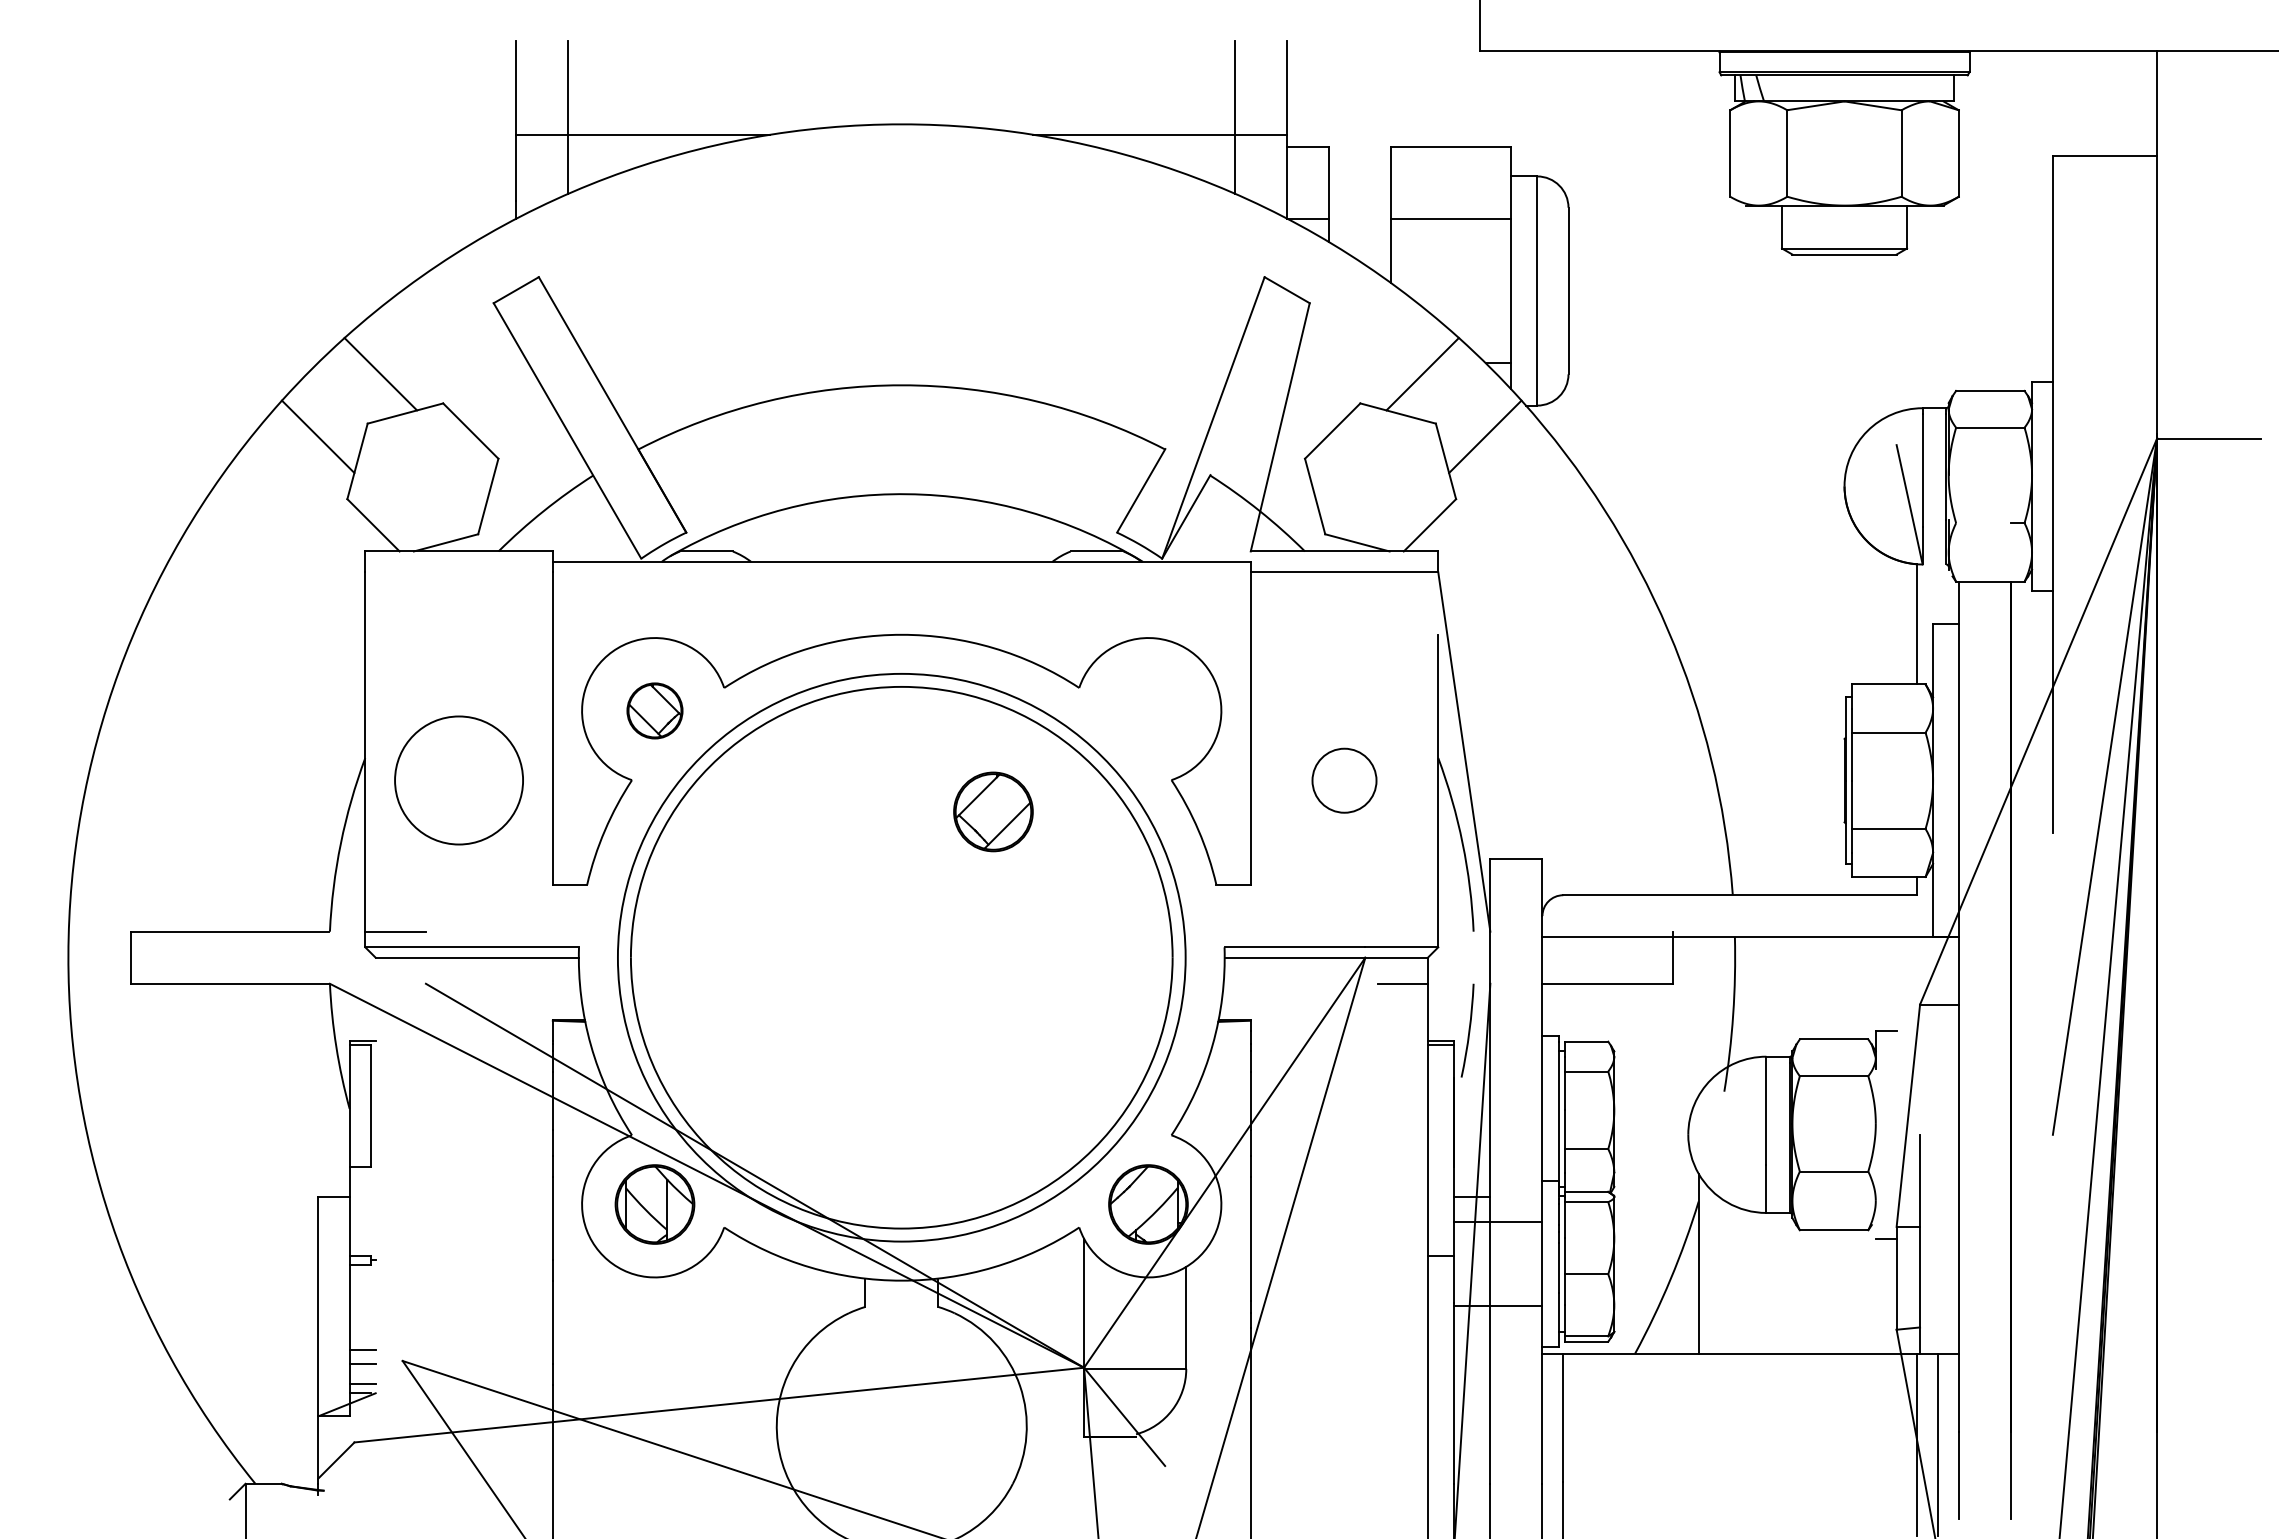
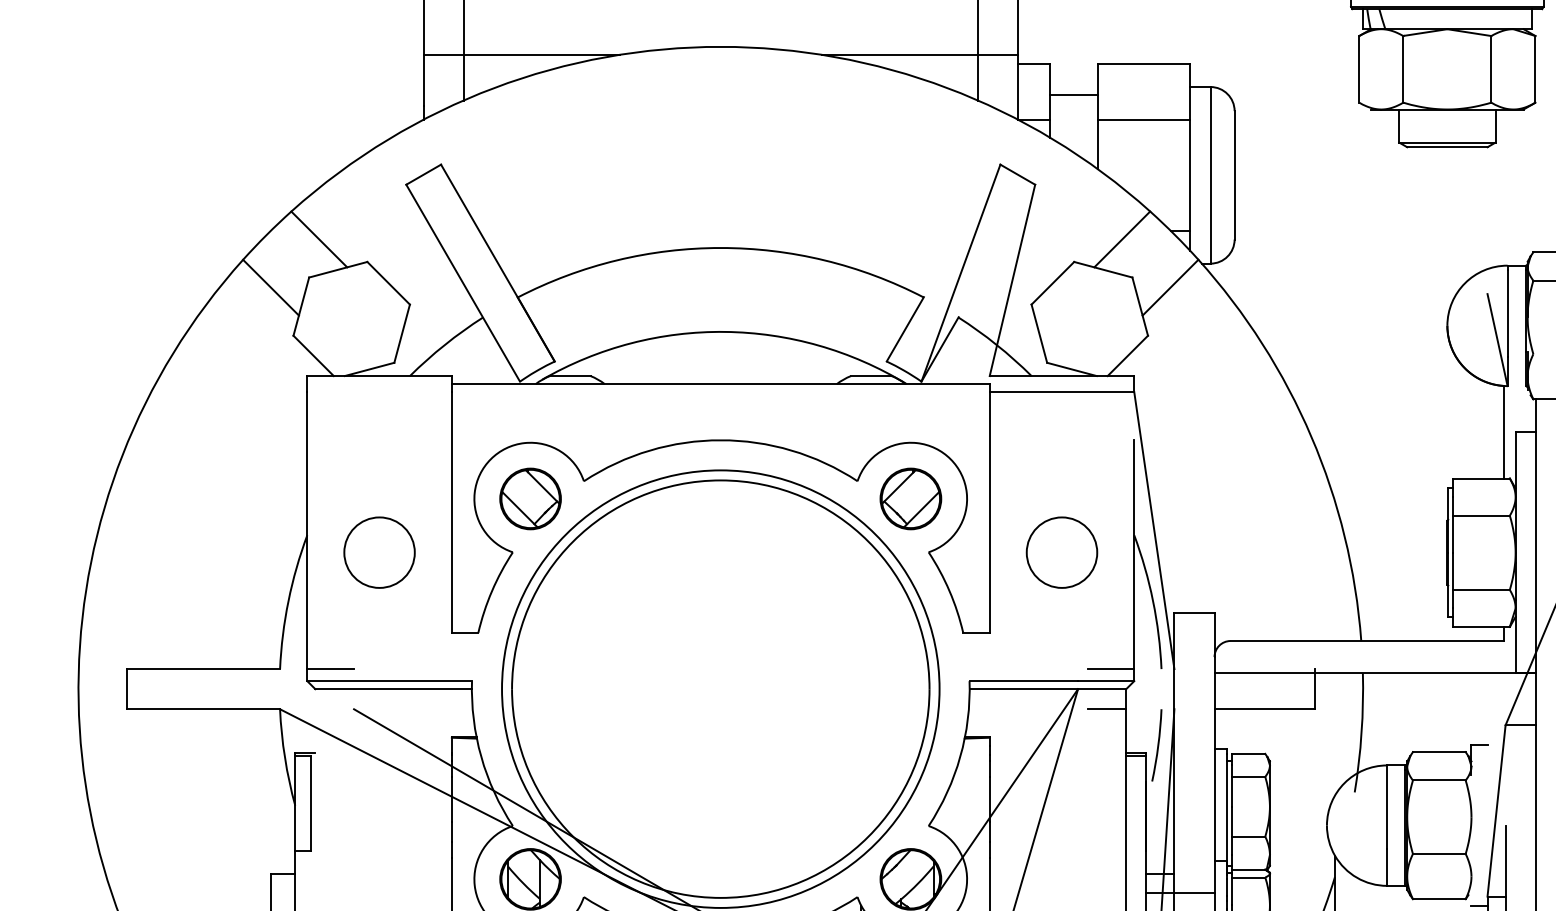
line: (1359, 186) -> (1073, 94), added
part: (654, 710) -> (530, 498), size x1.43
circle: (458, 780) -> (379, 552), size x0.71
circle: (1344, 780) -> (1061, 552), size x1.43
part: (993, 811) -> (910, 498), moved
line: (1407, 931) -> (1110, 668), added

